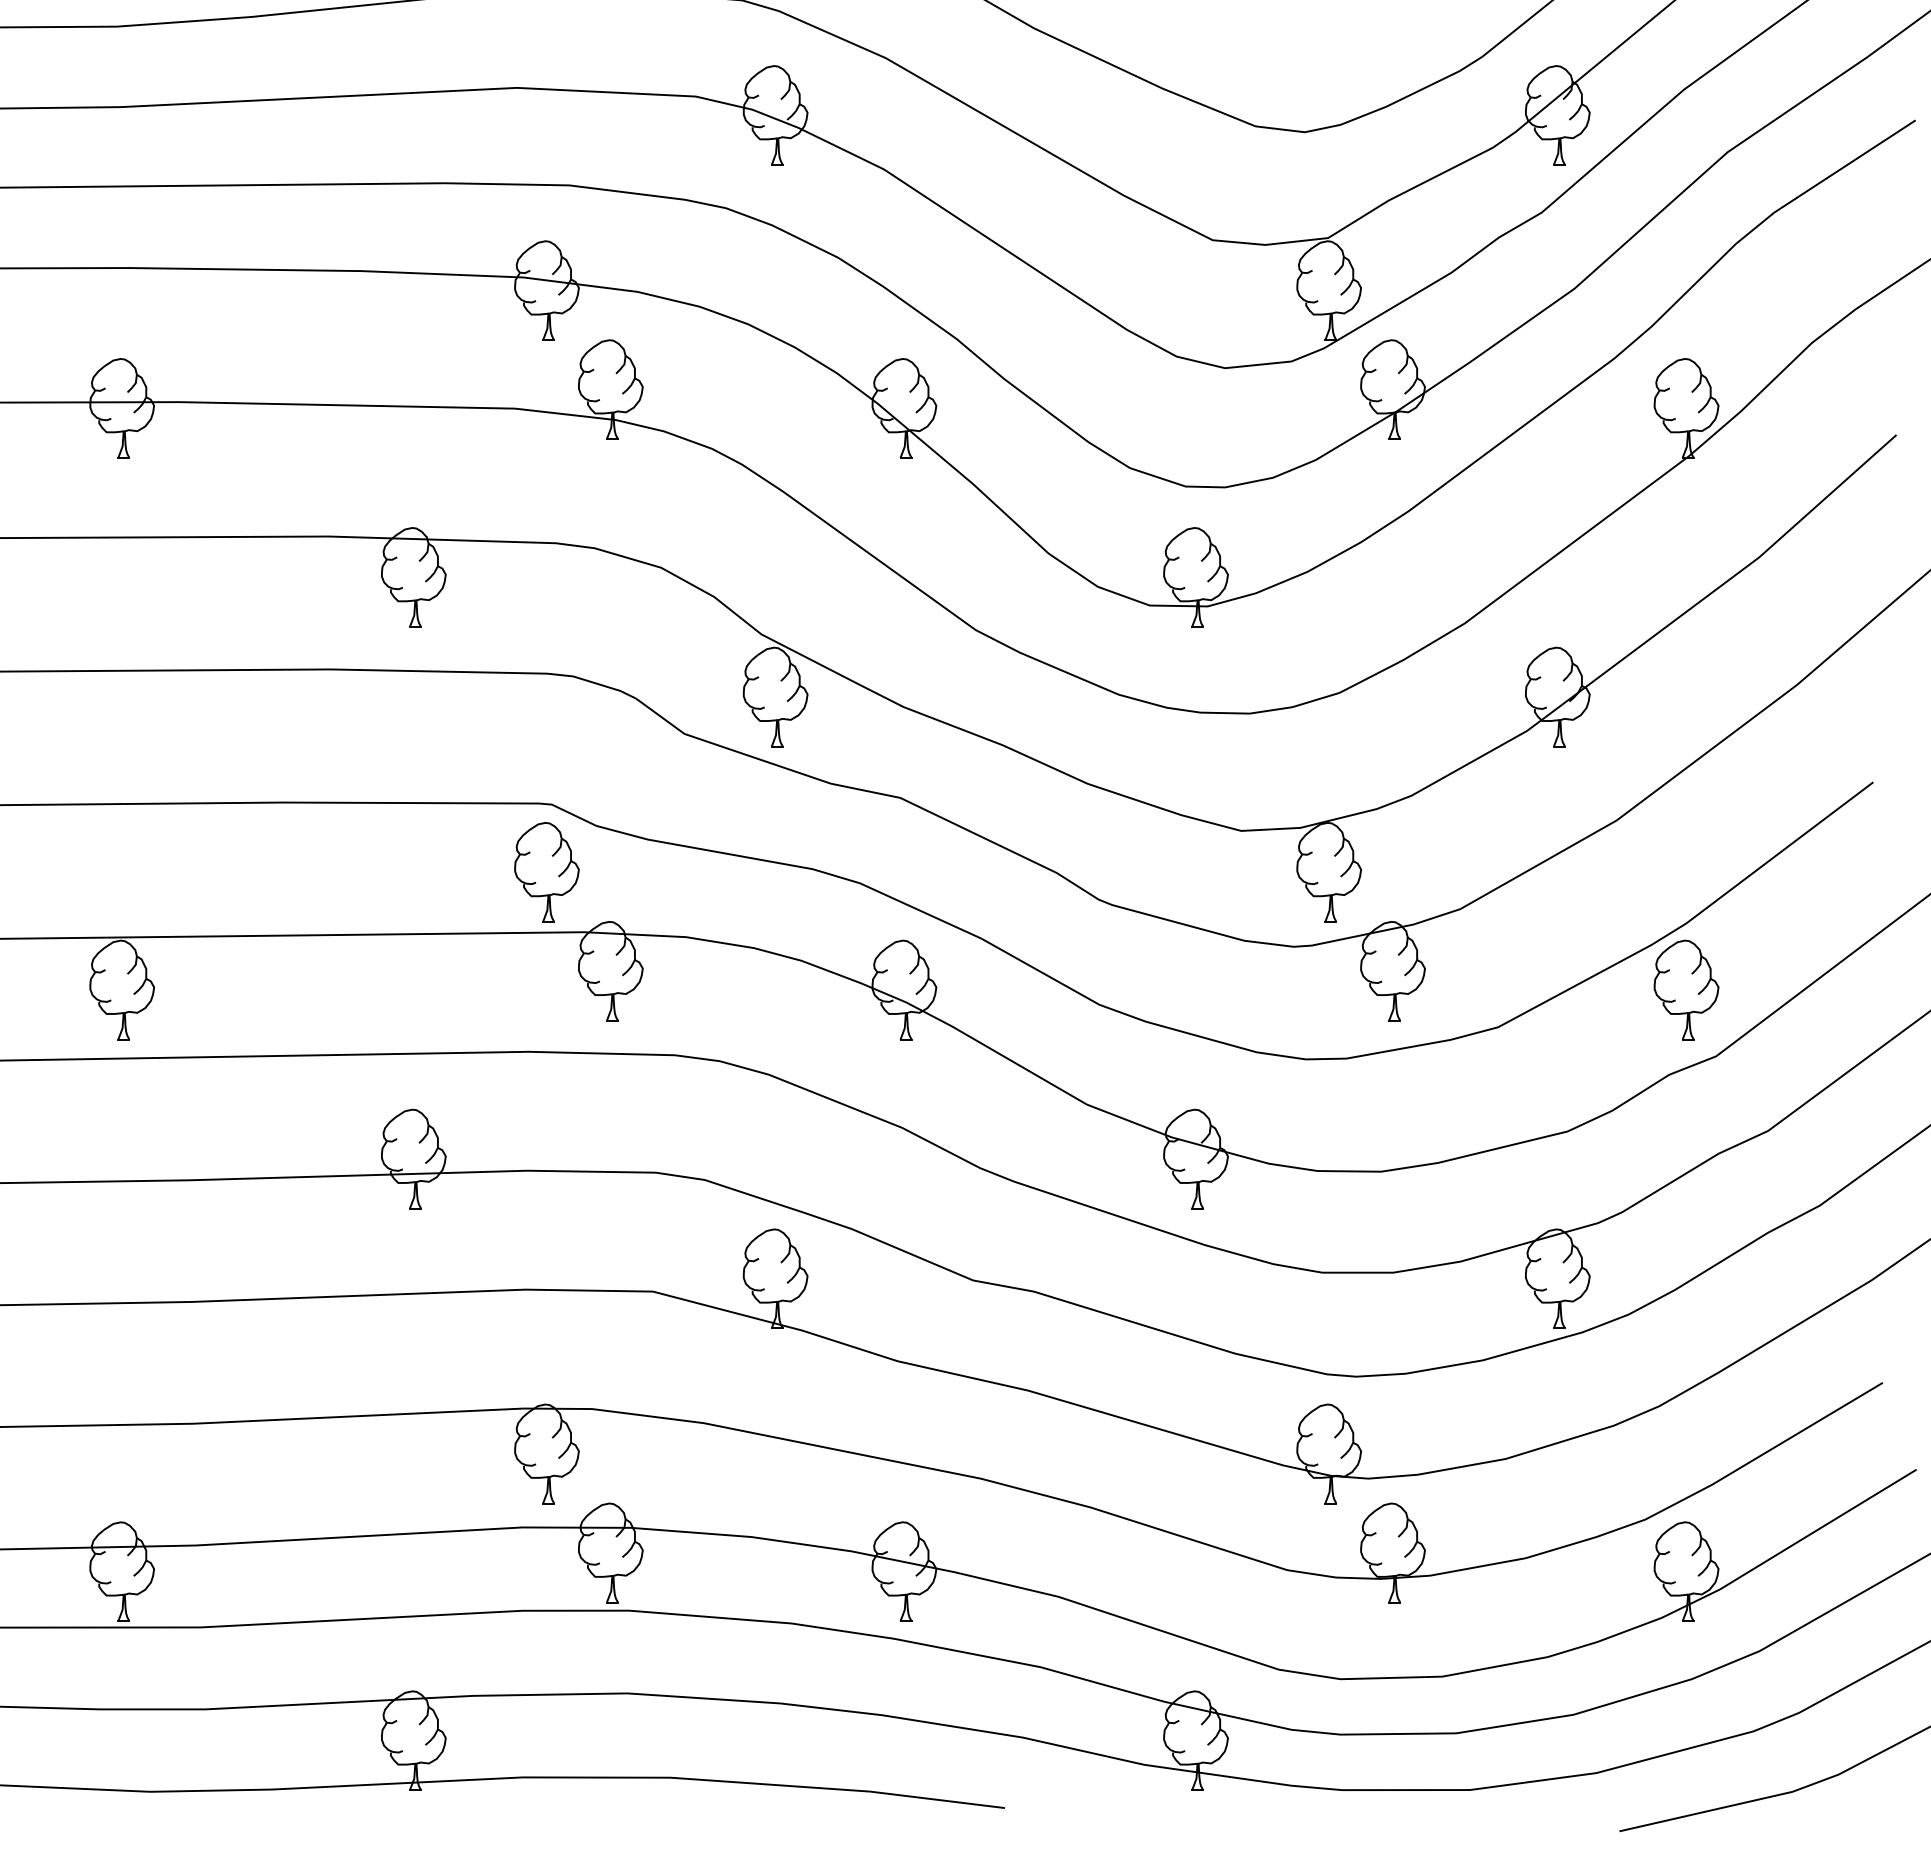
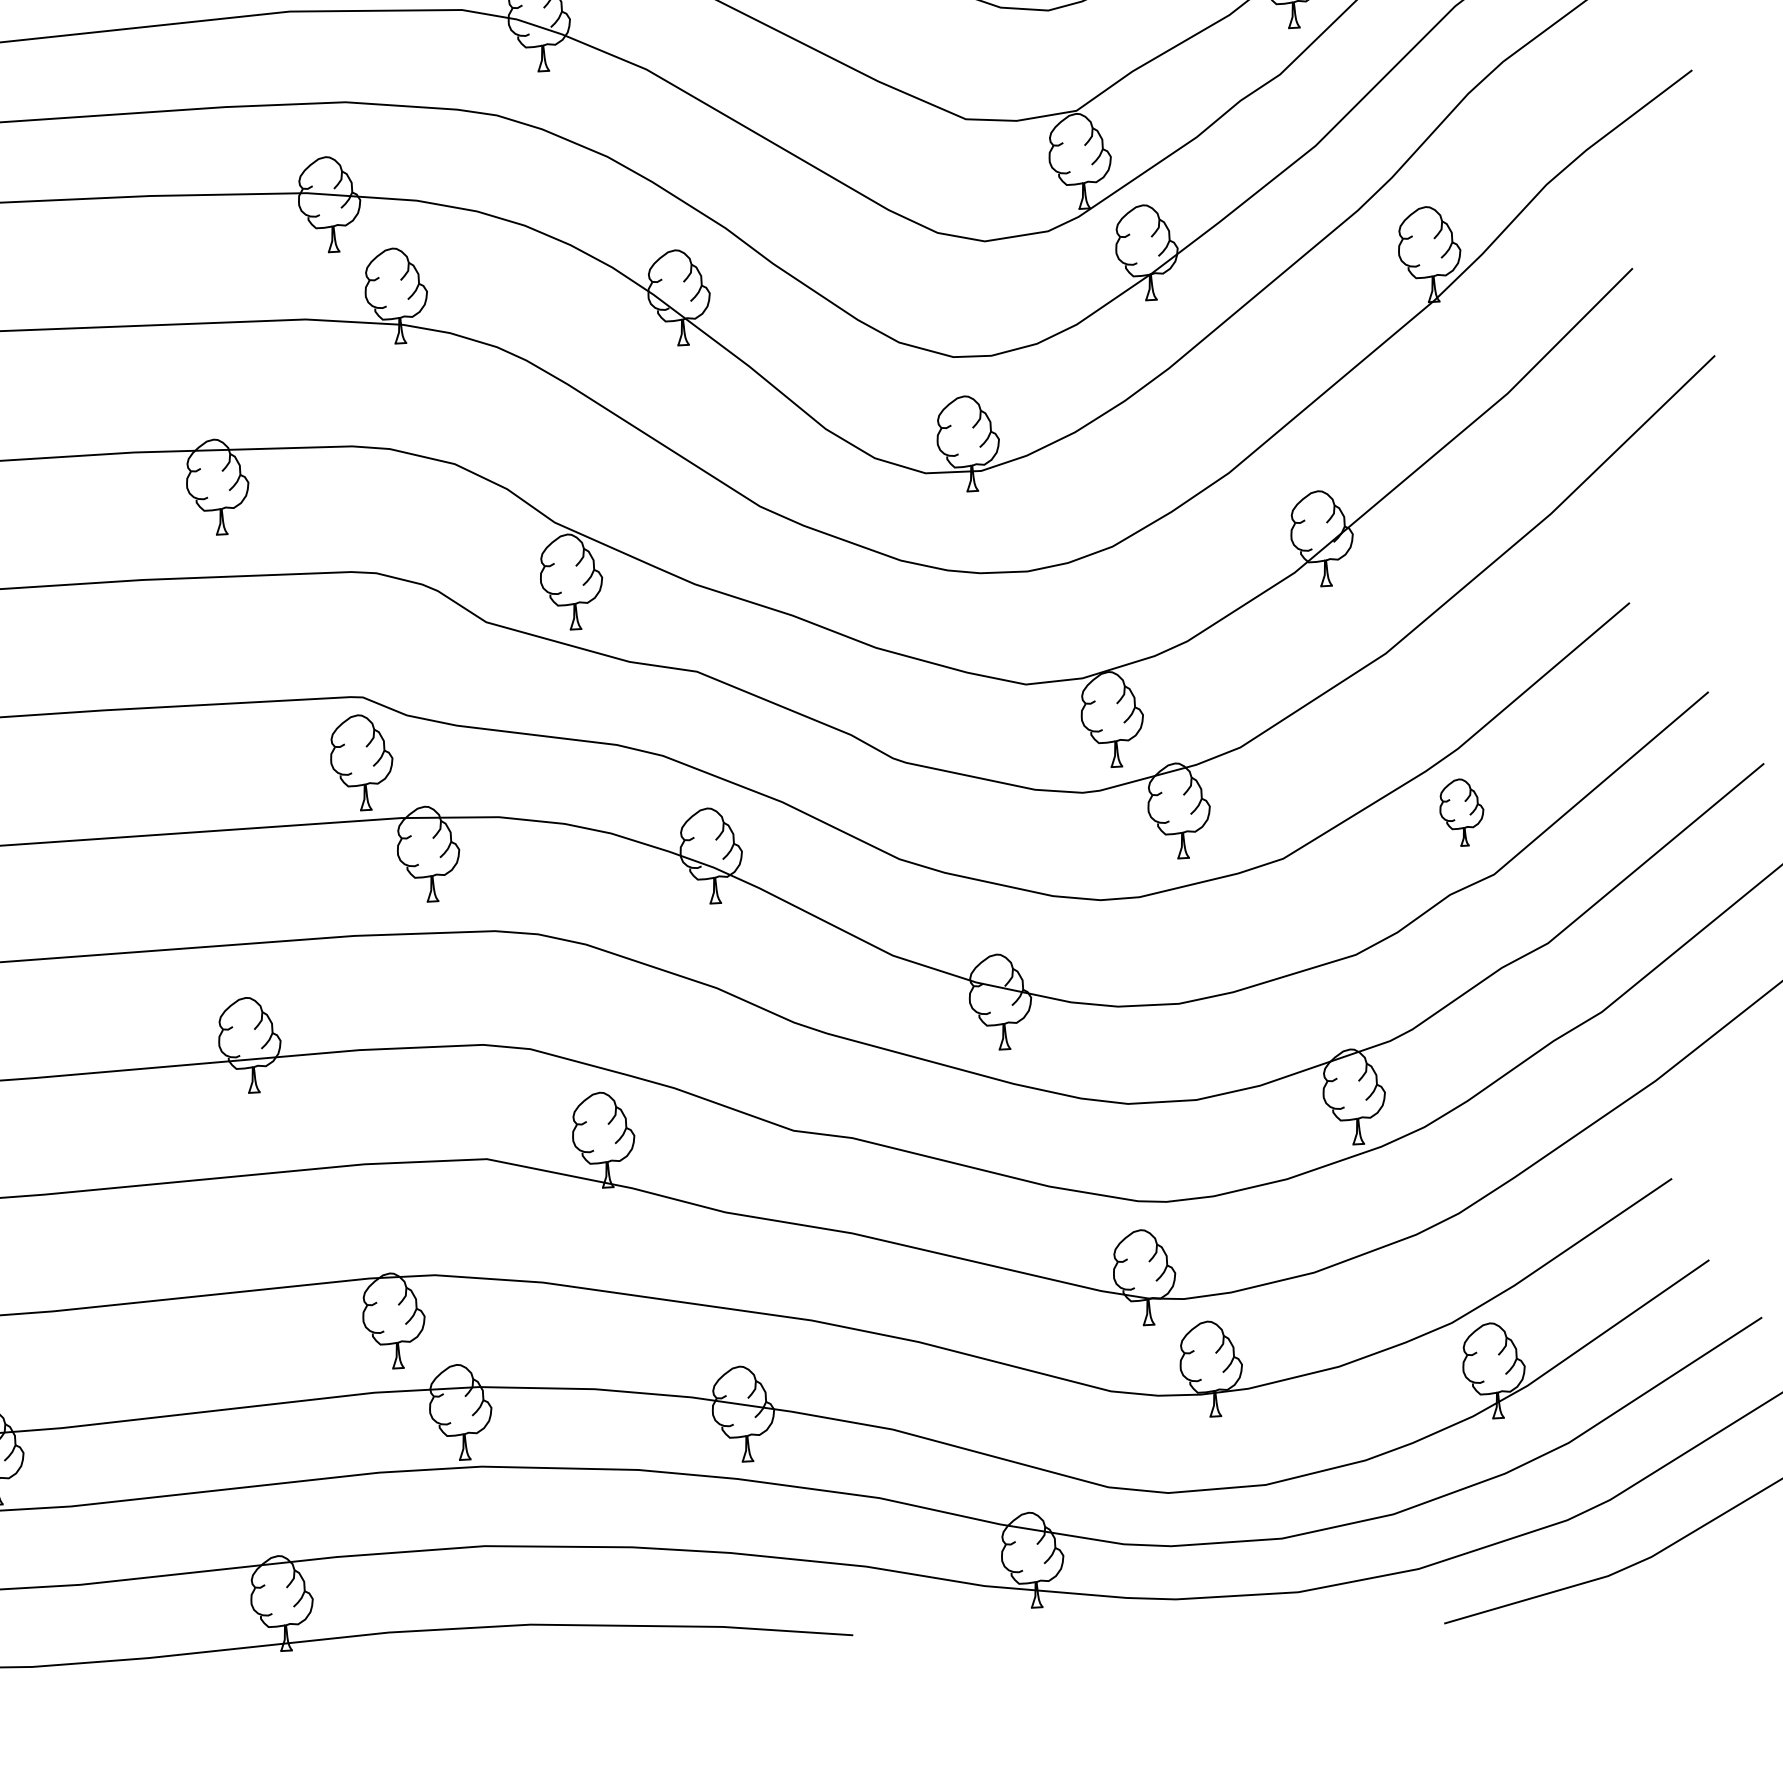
part: (1686, 989) -> (1461, 812), size x0.7

